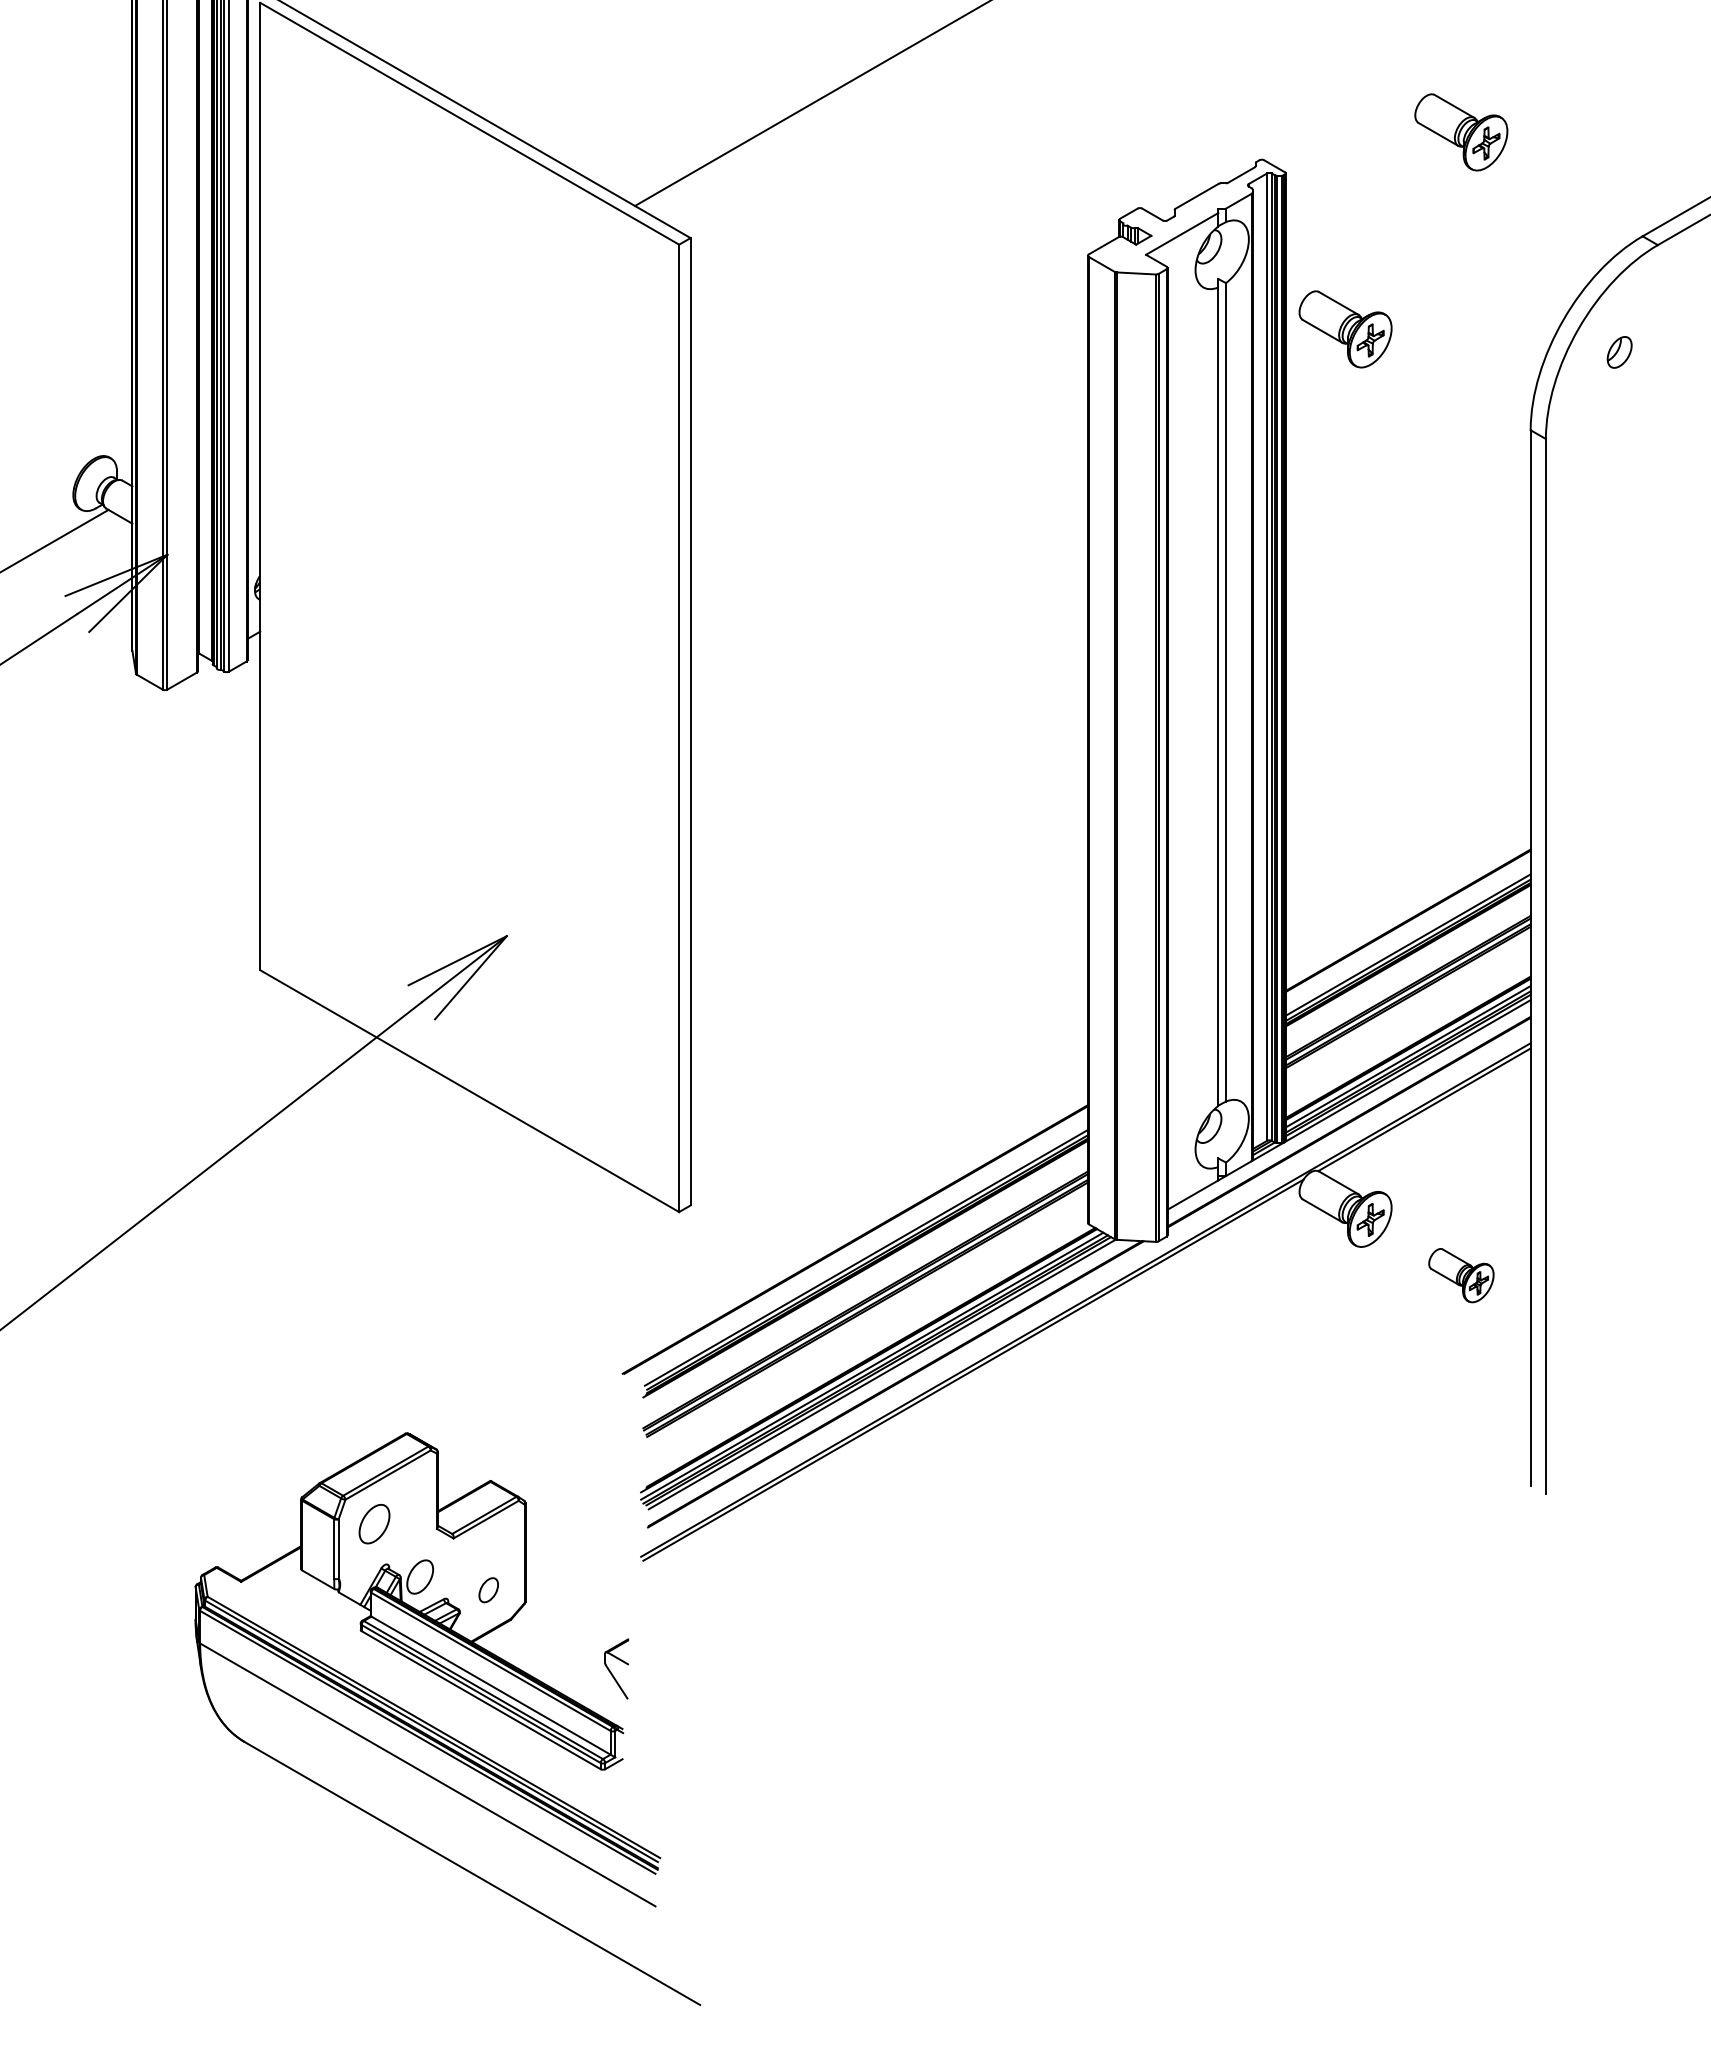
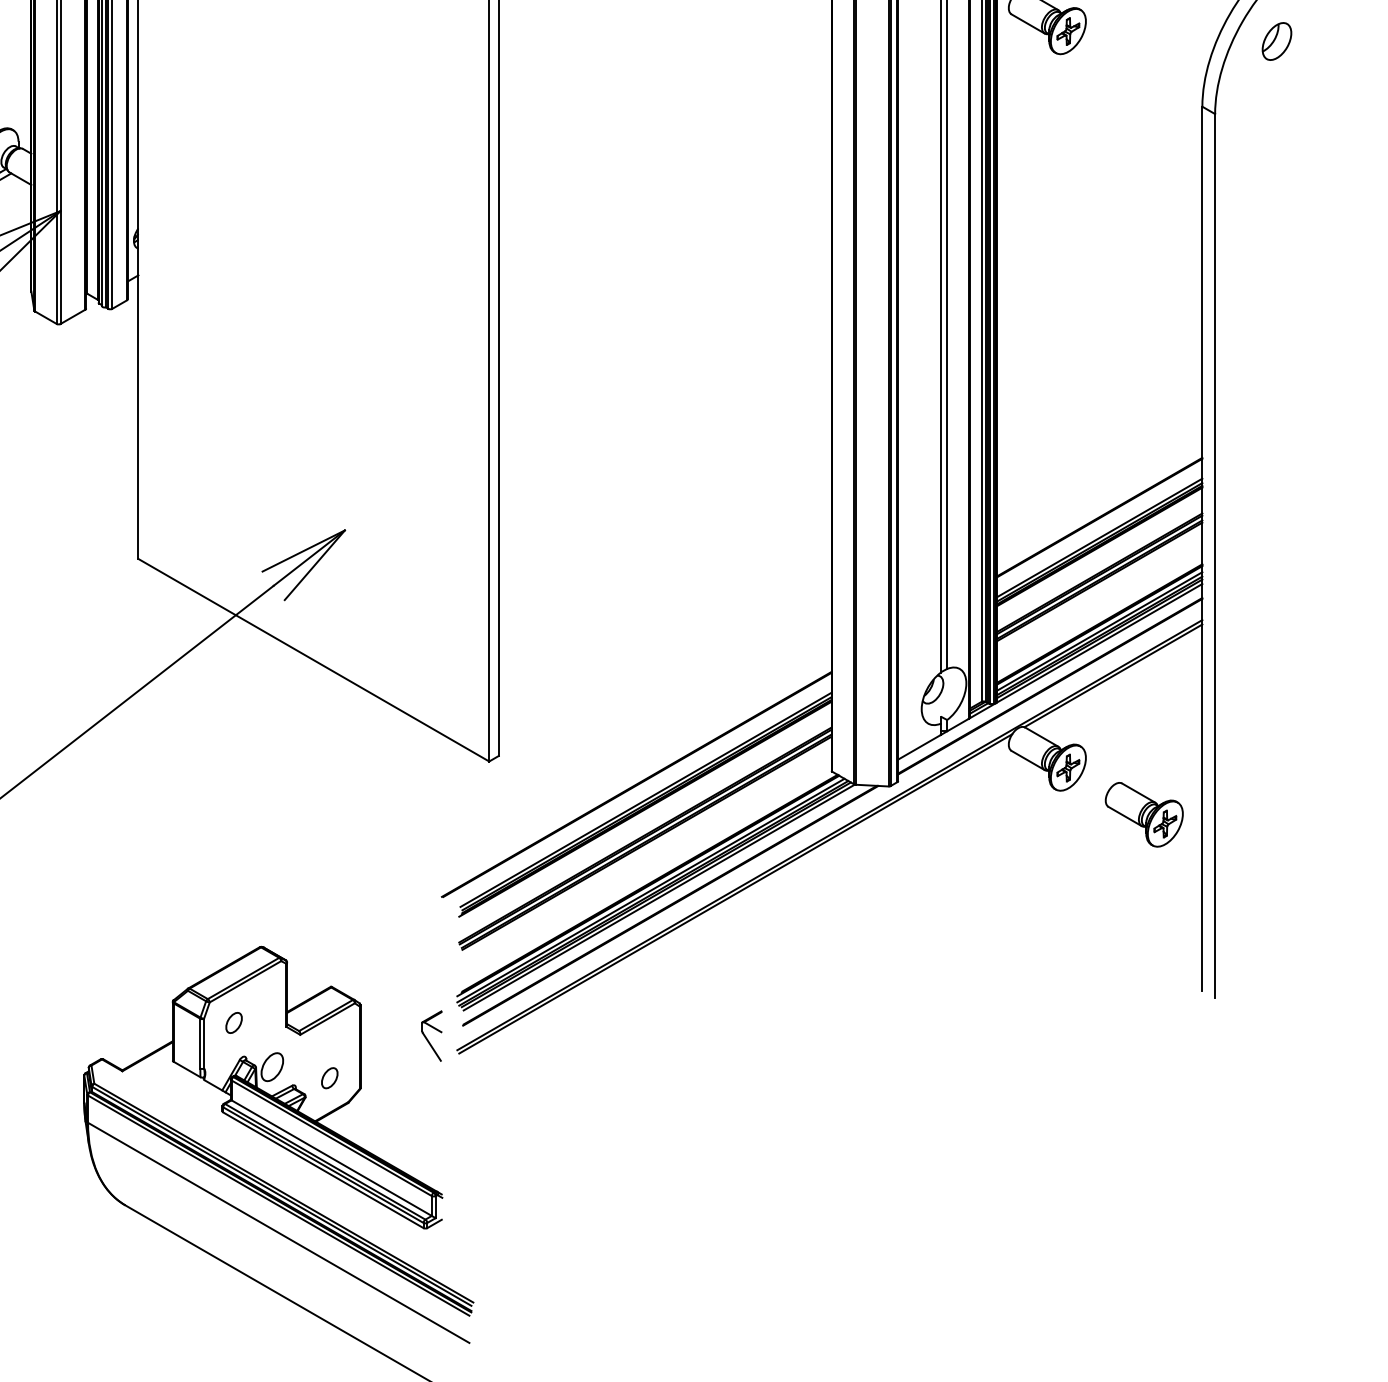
part: (1619, 352) -> (1276, 41), size x1.43
part: (1461, 1275) -> (1144, 814), size x1.43
part: (374, 1524) -> (234, 1023), size x0.62
part: (610, 1670) -> (426, 1037), moved

